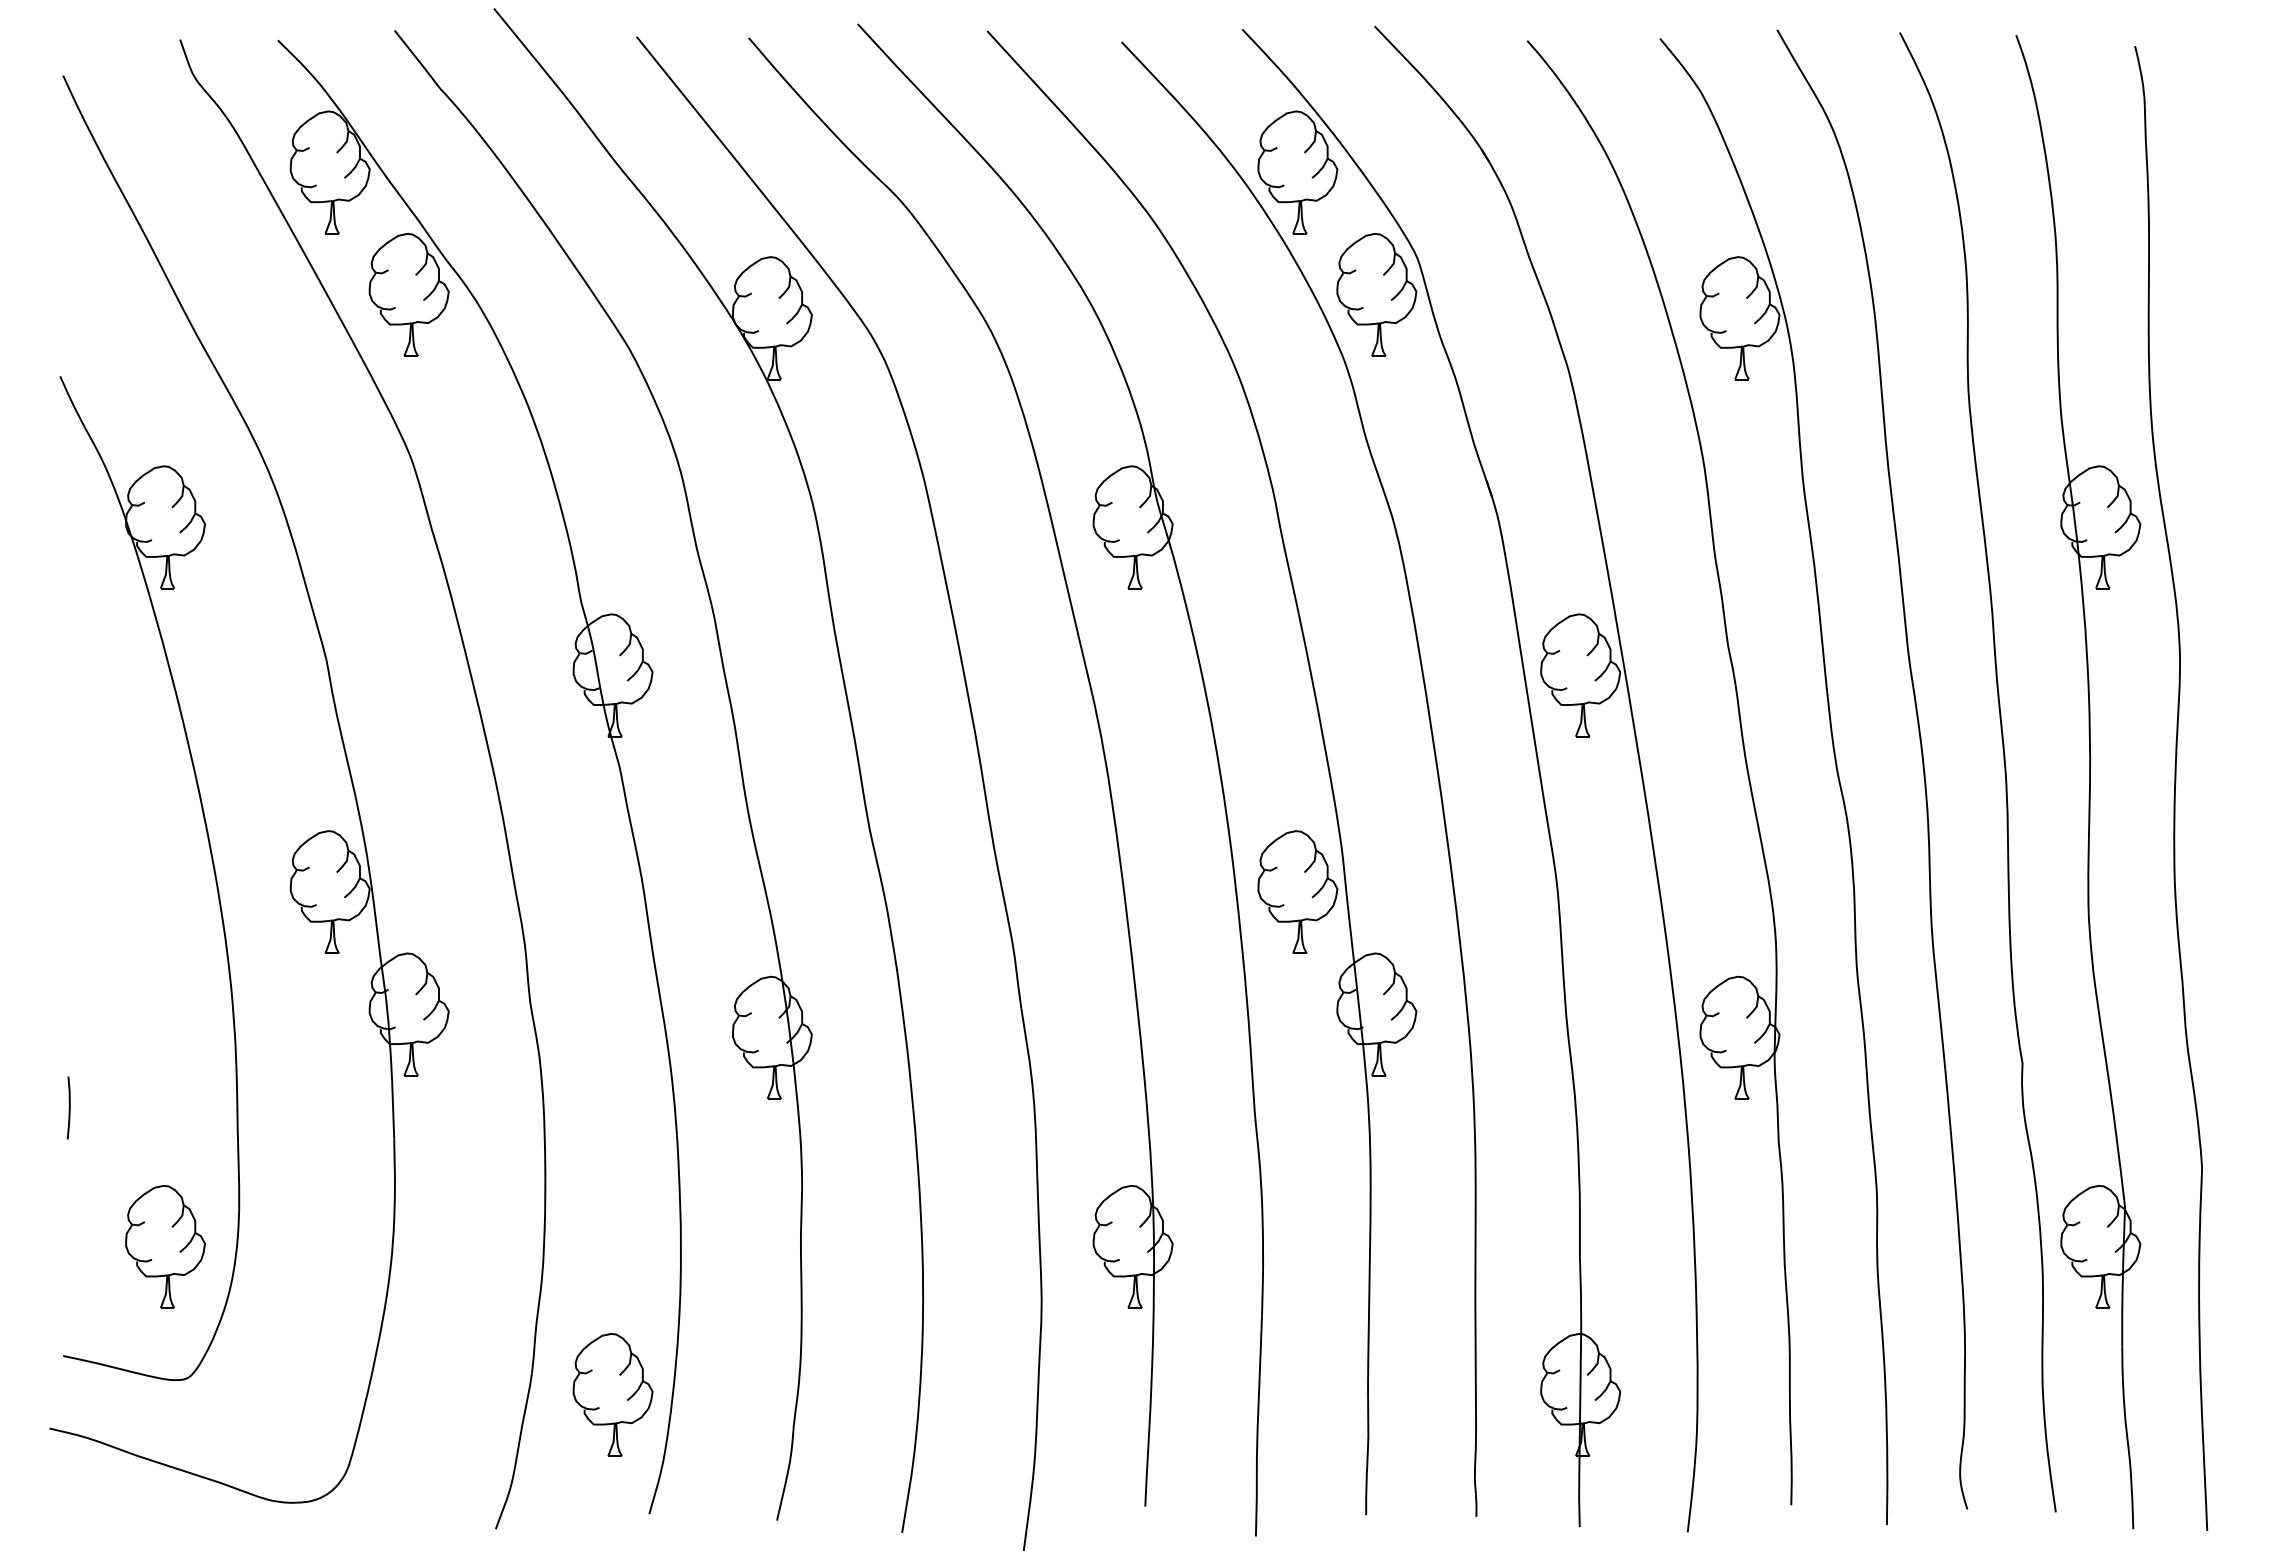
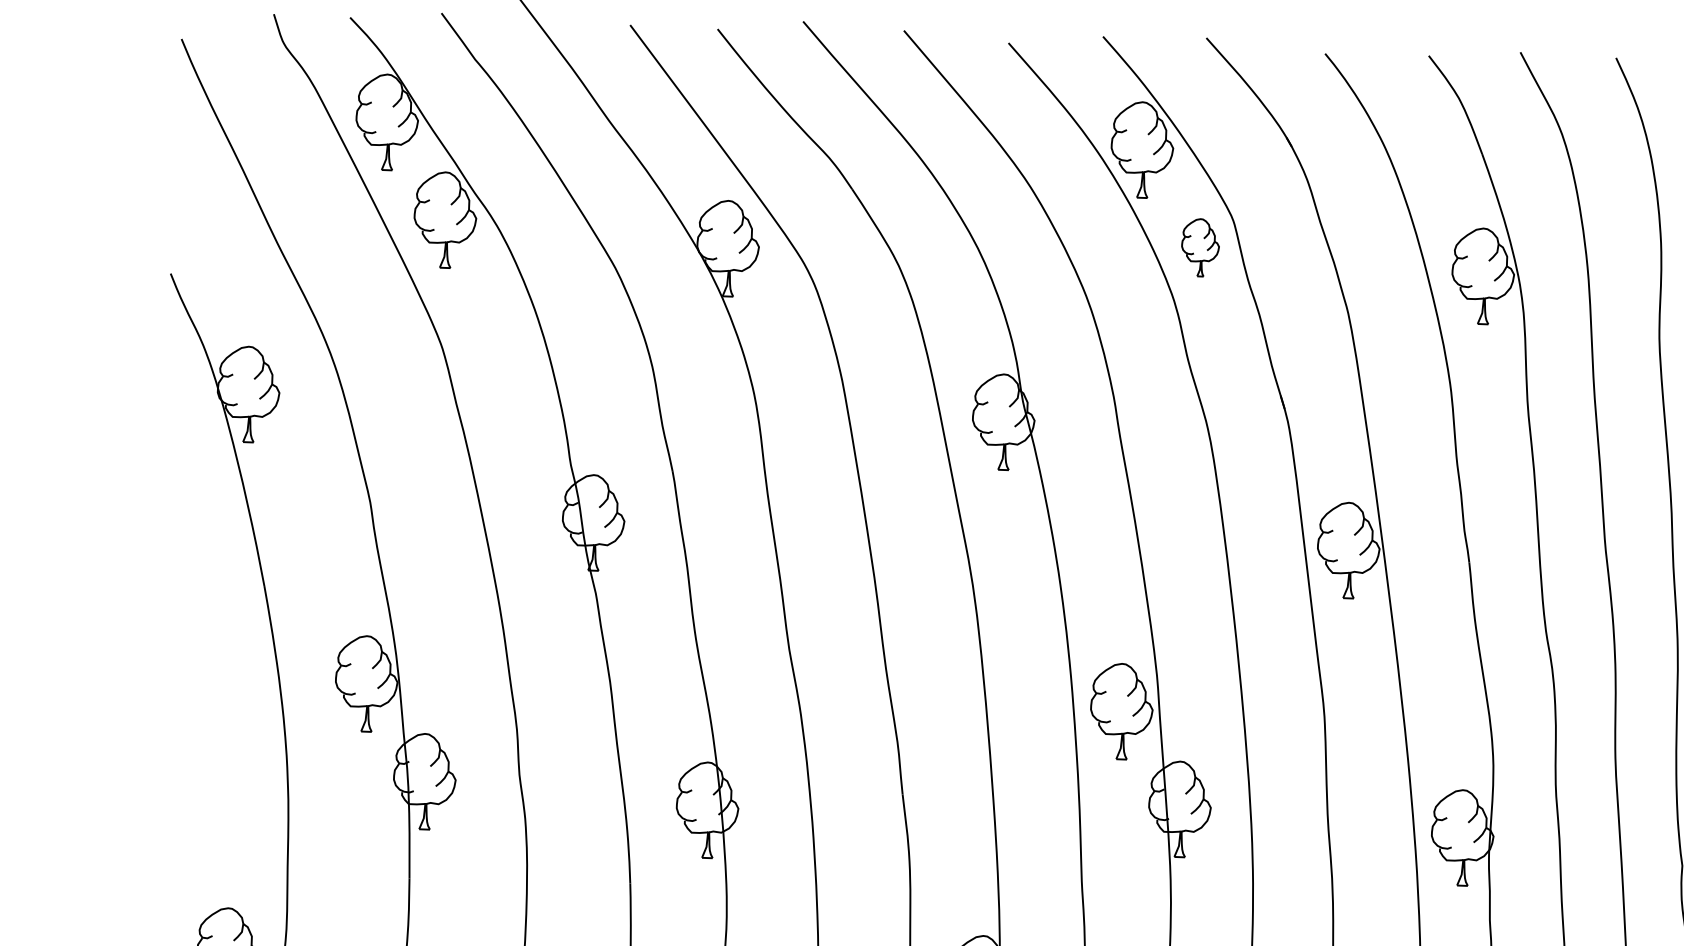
part: (1376, 294) -> (1200, 247), size x0.6
curve: (69, 1107) -> (157, 844), removed

